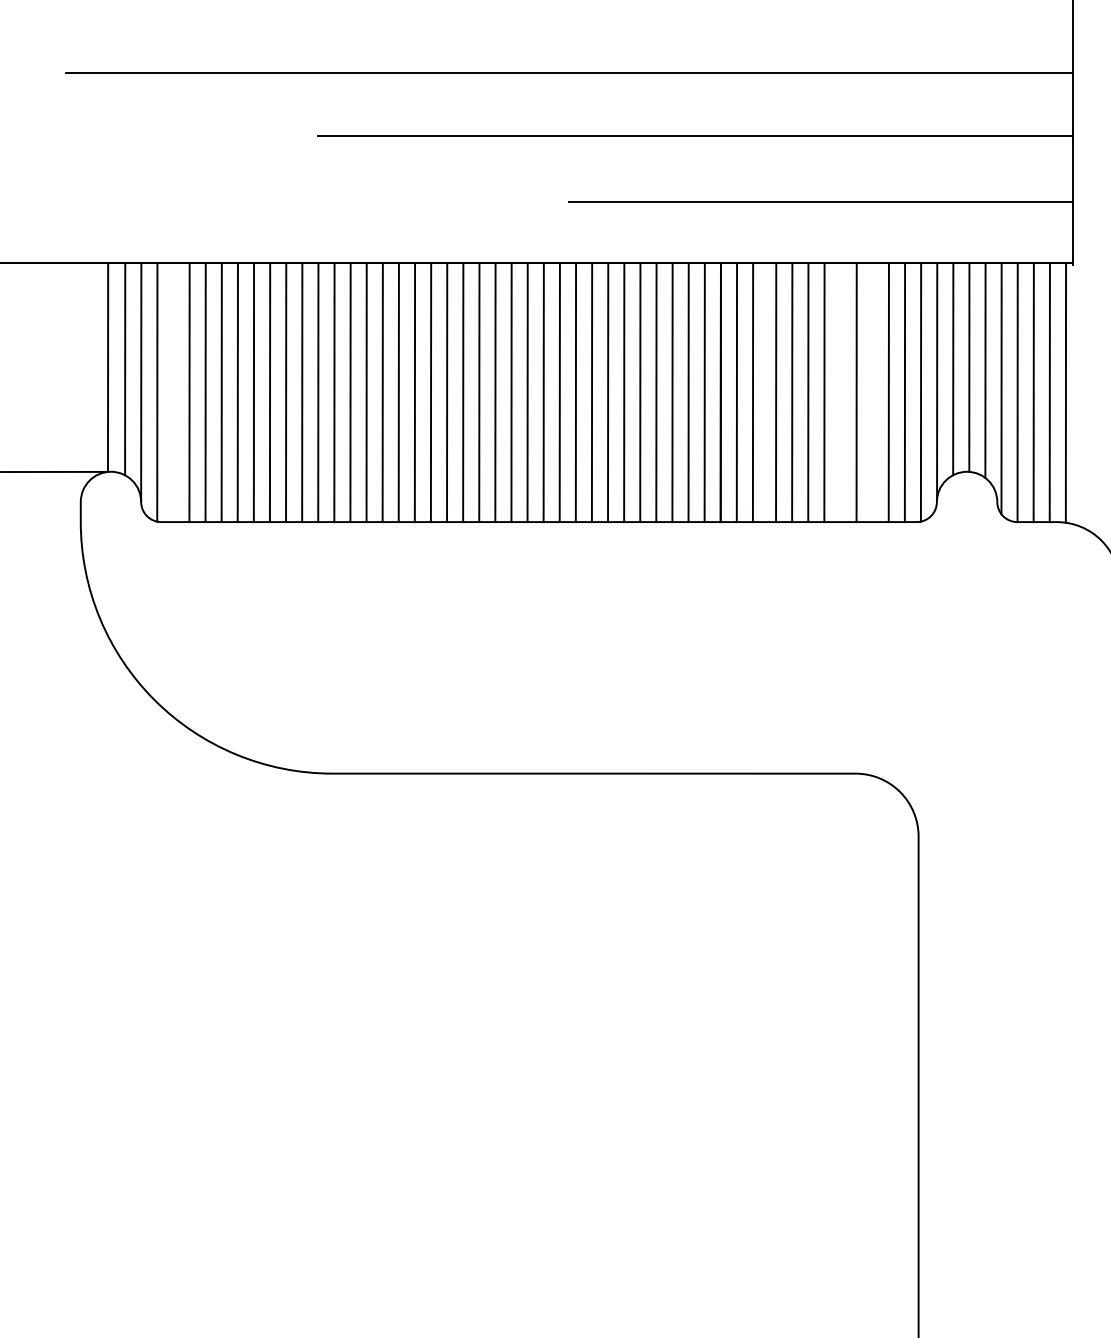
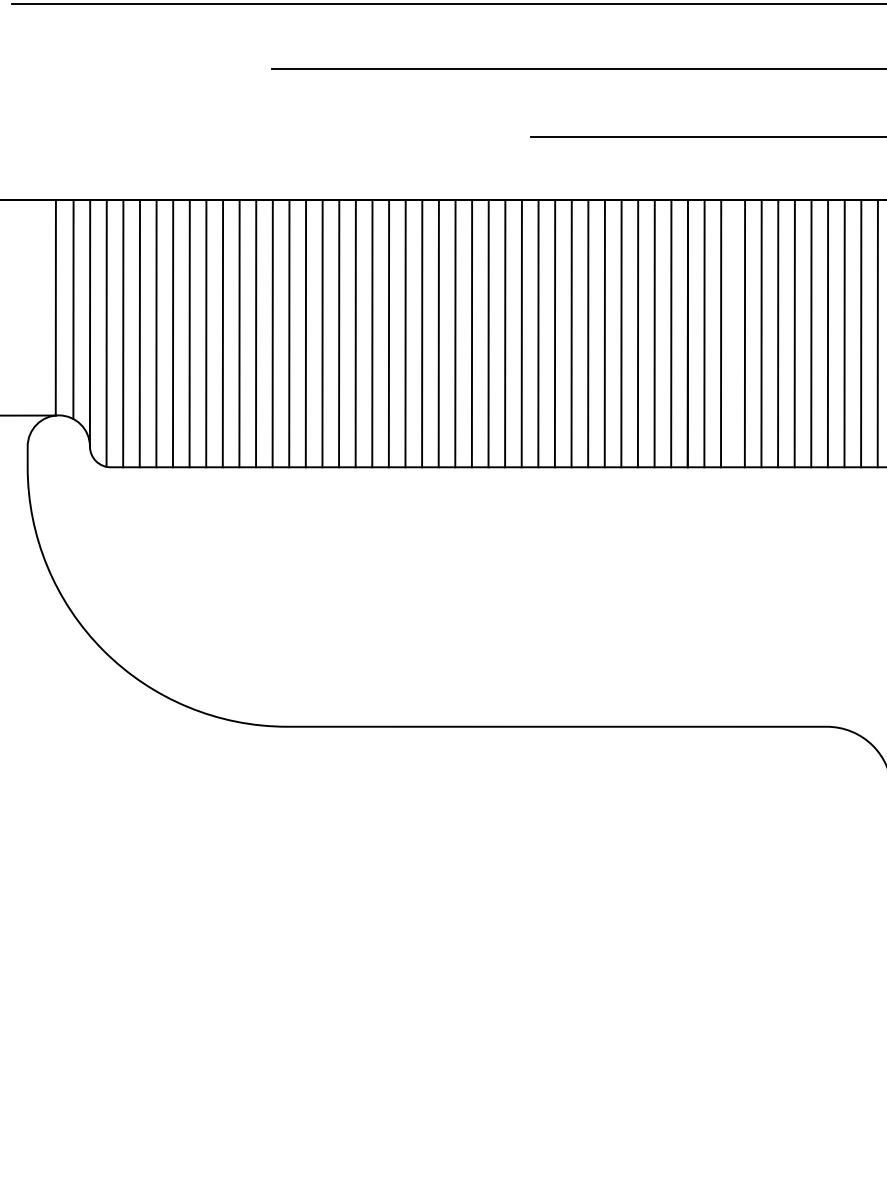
line: (173, 393) -> (123, 334), added
line: (840, 393) -> (811, 334), added
line: (872, 393) -> (844, 334), added

